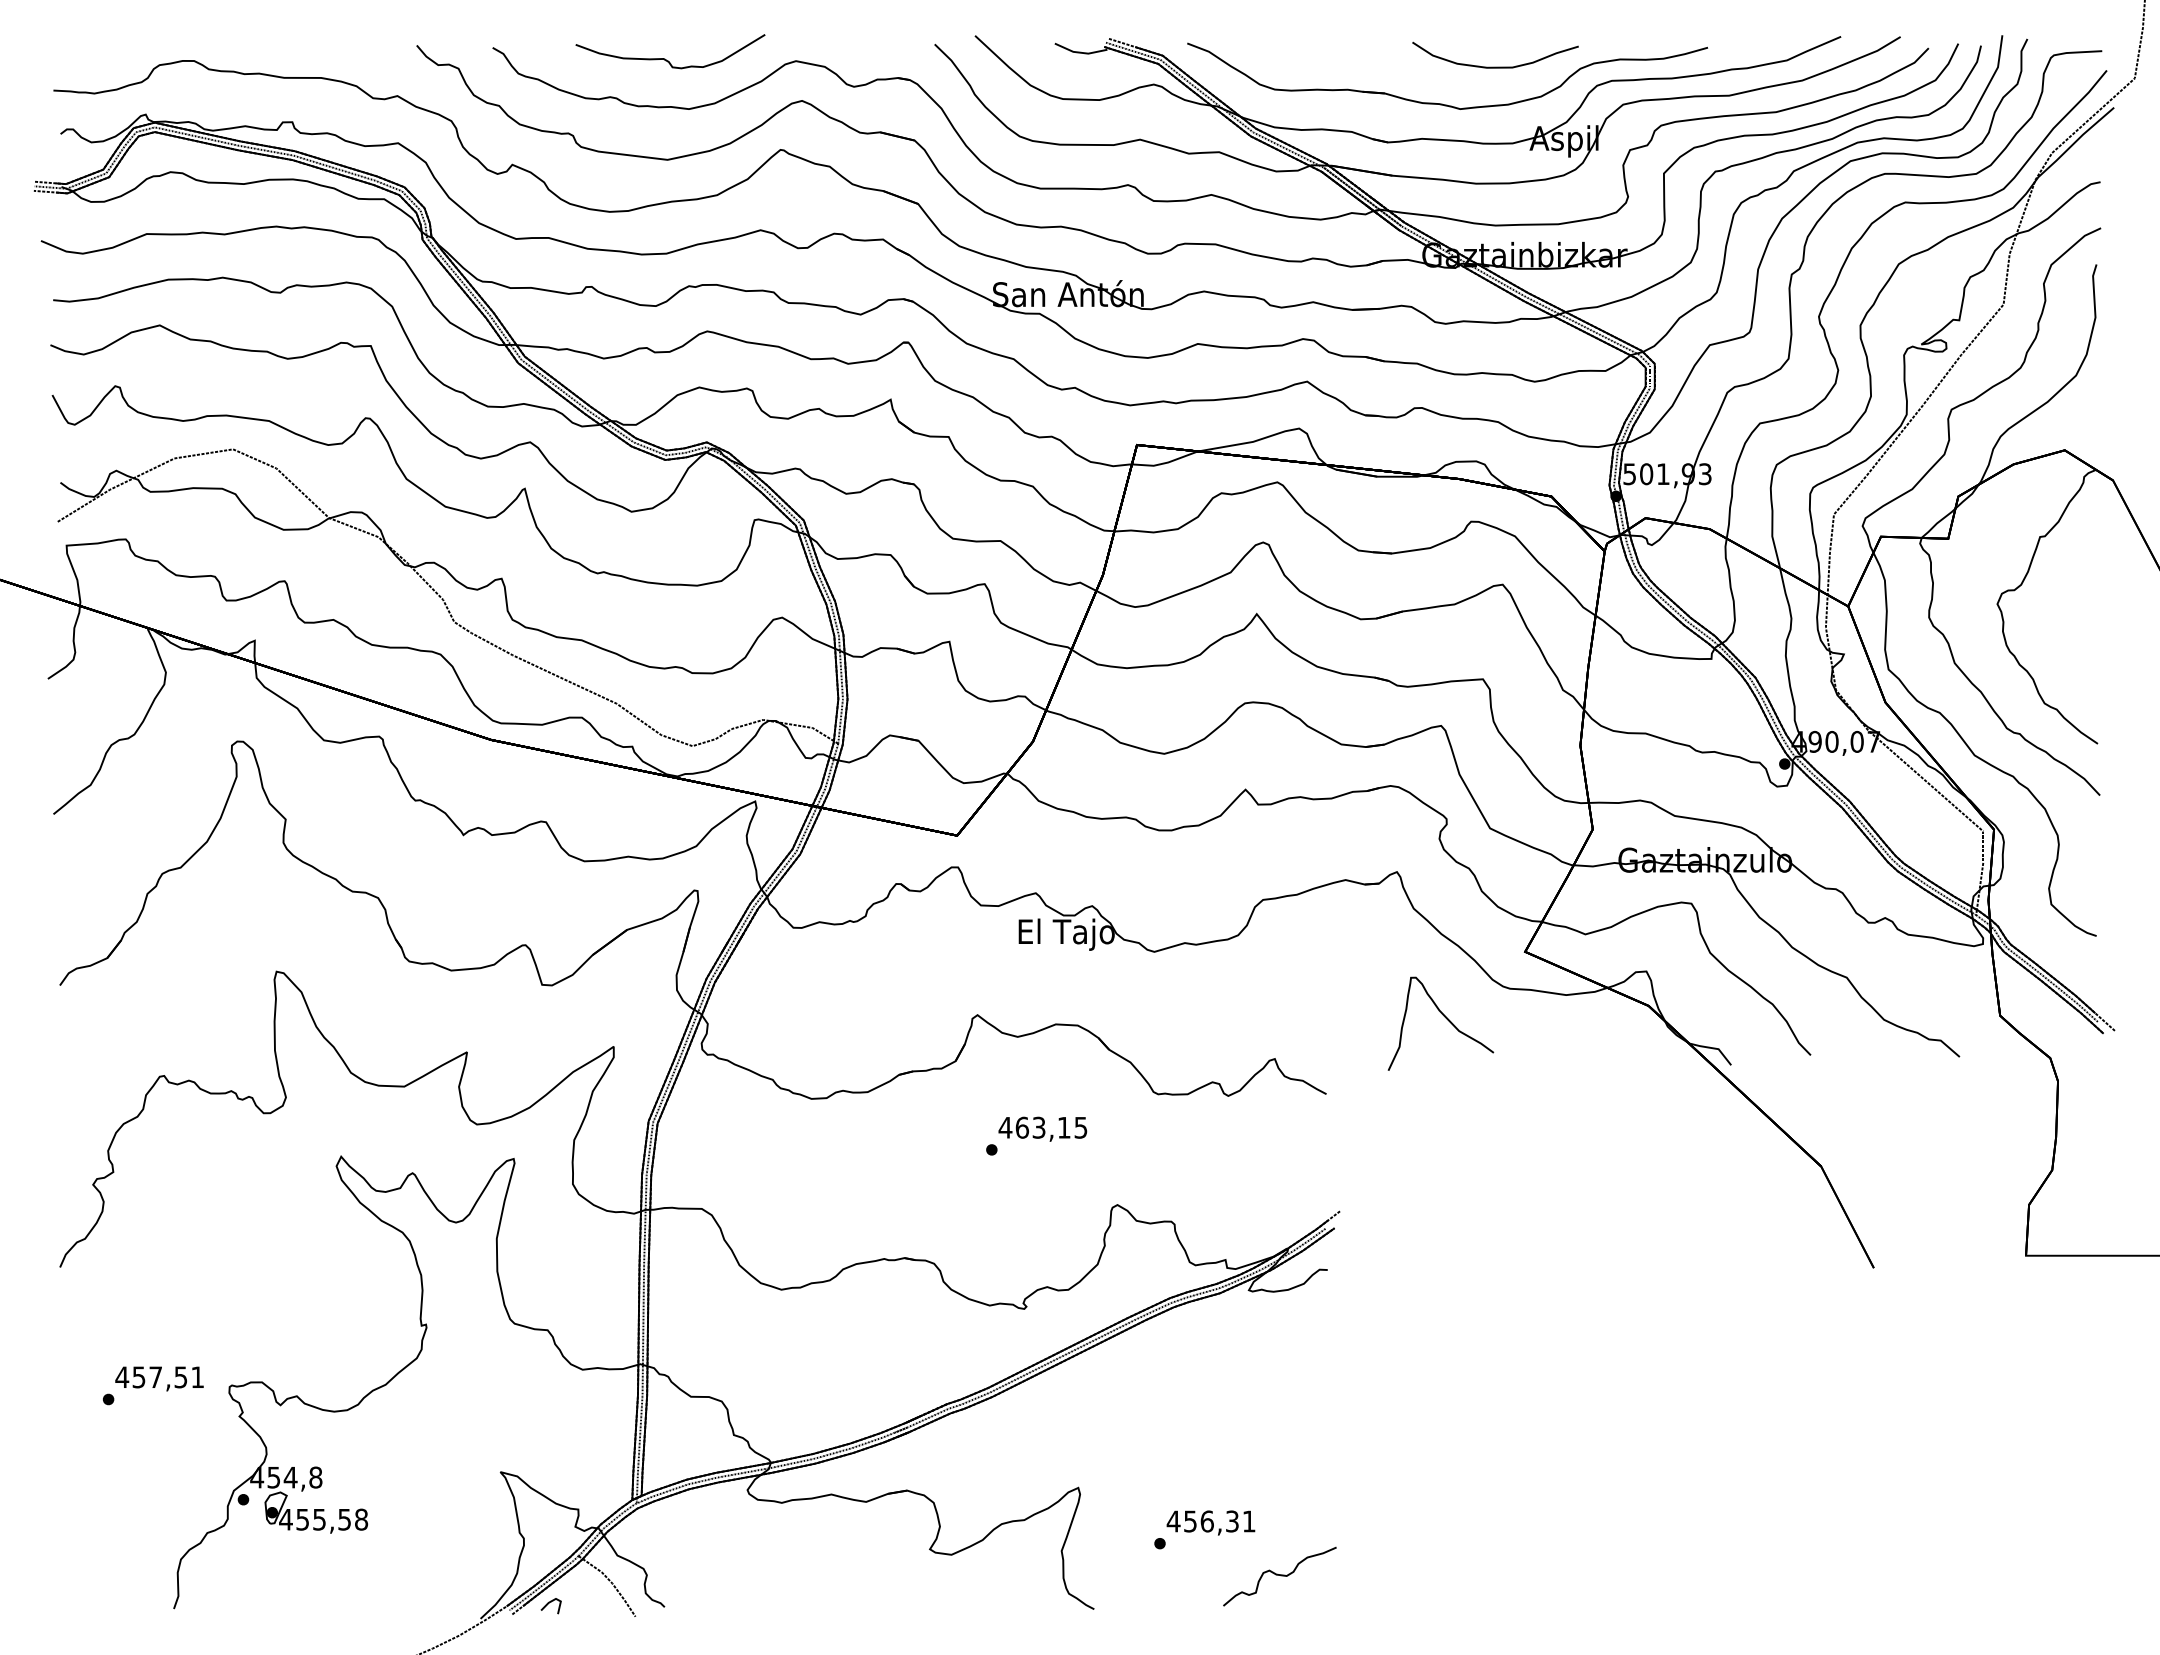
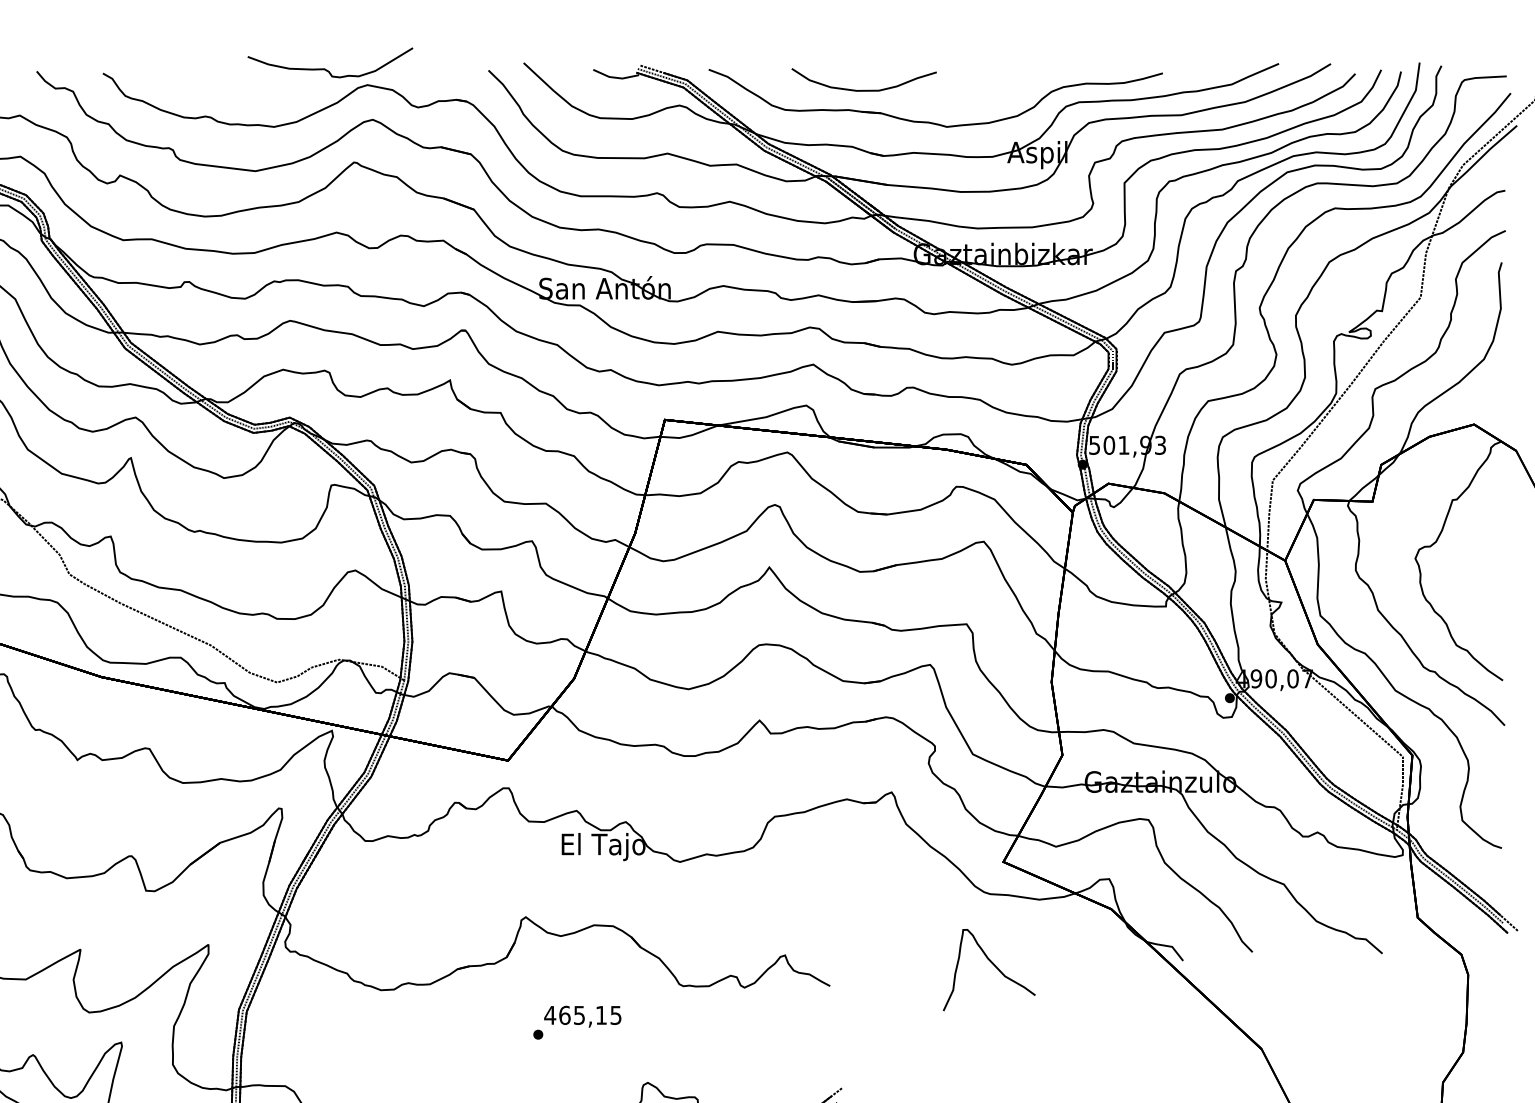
curve: (665, 58) -> (326, 68), moved
curve: (1495, 66) -> (864, 89), moved
curve: (1445, 1018) -> (993, 965), moved
text: (1039, 1127) -> (579, 1015), 463,15 -> 465,15

